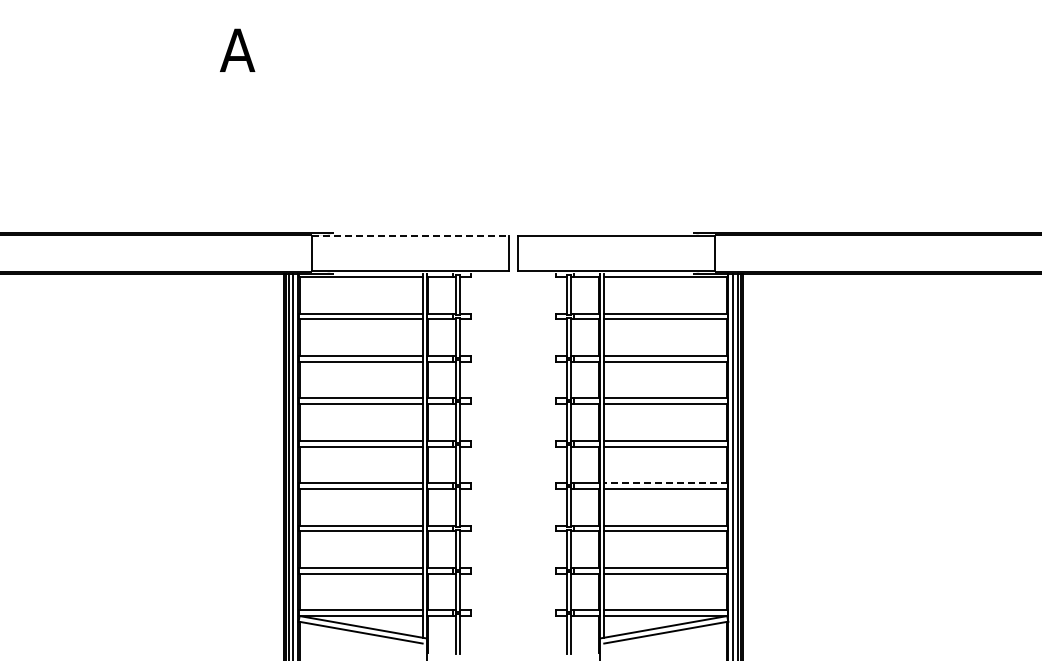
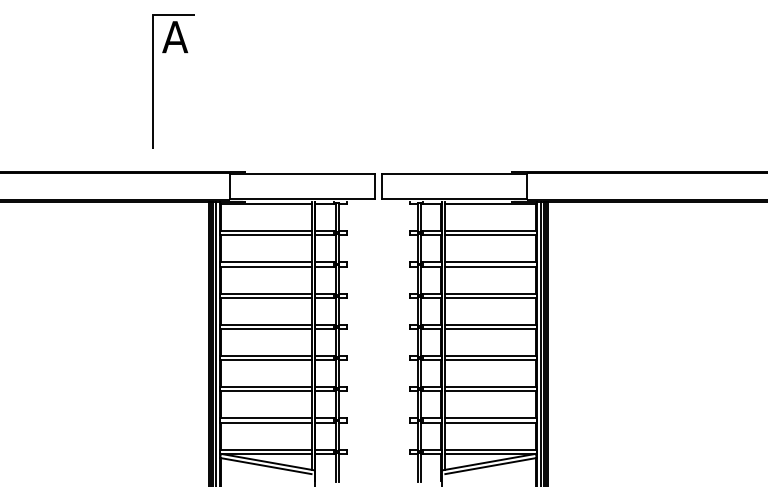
line: (208, 110) -> (153, 81), added
line: (410, 236) -> (302, 174), dashed -> solid
line: (666, 483) -> (491, 356), dashed -> solid

